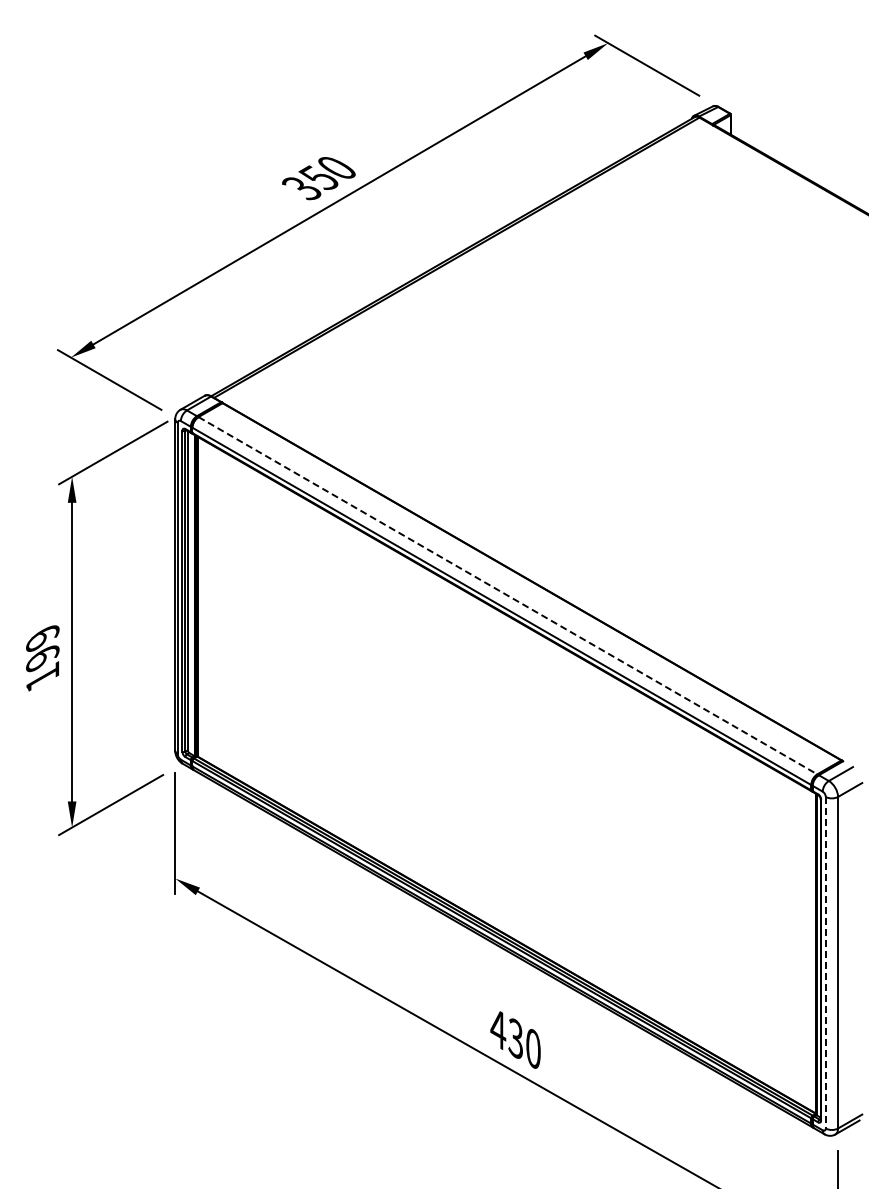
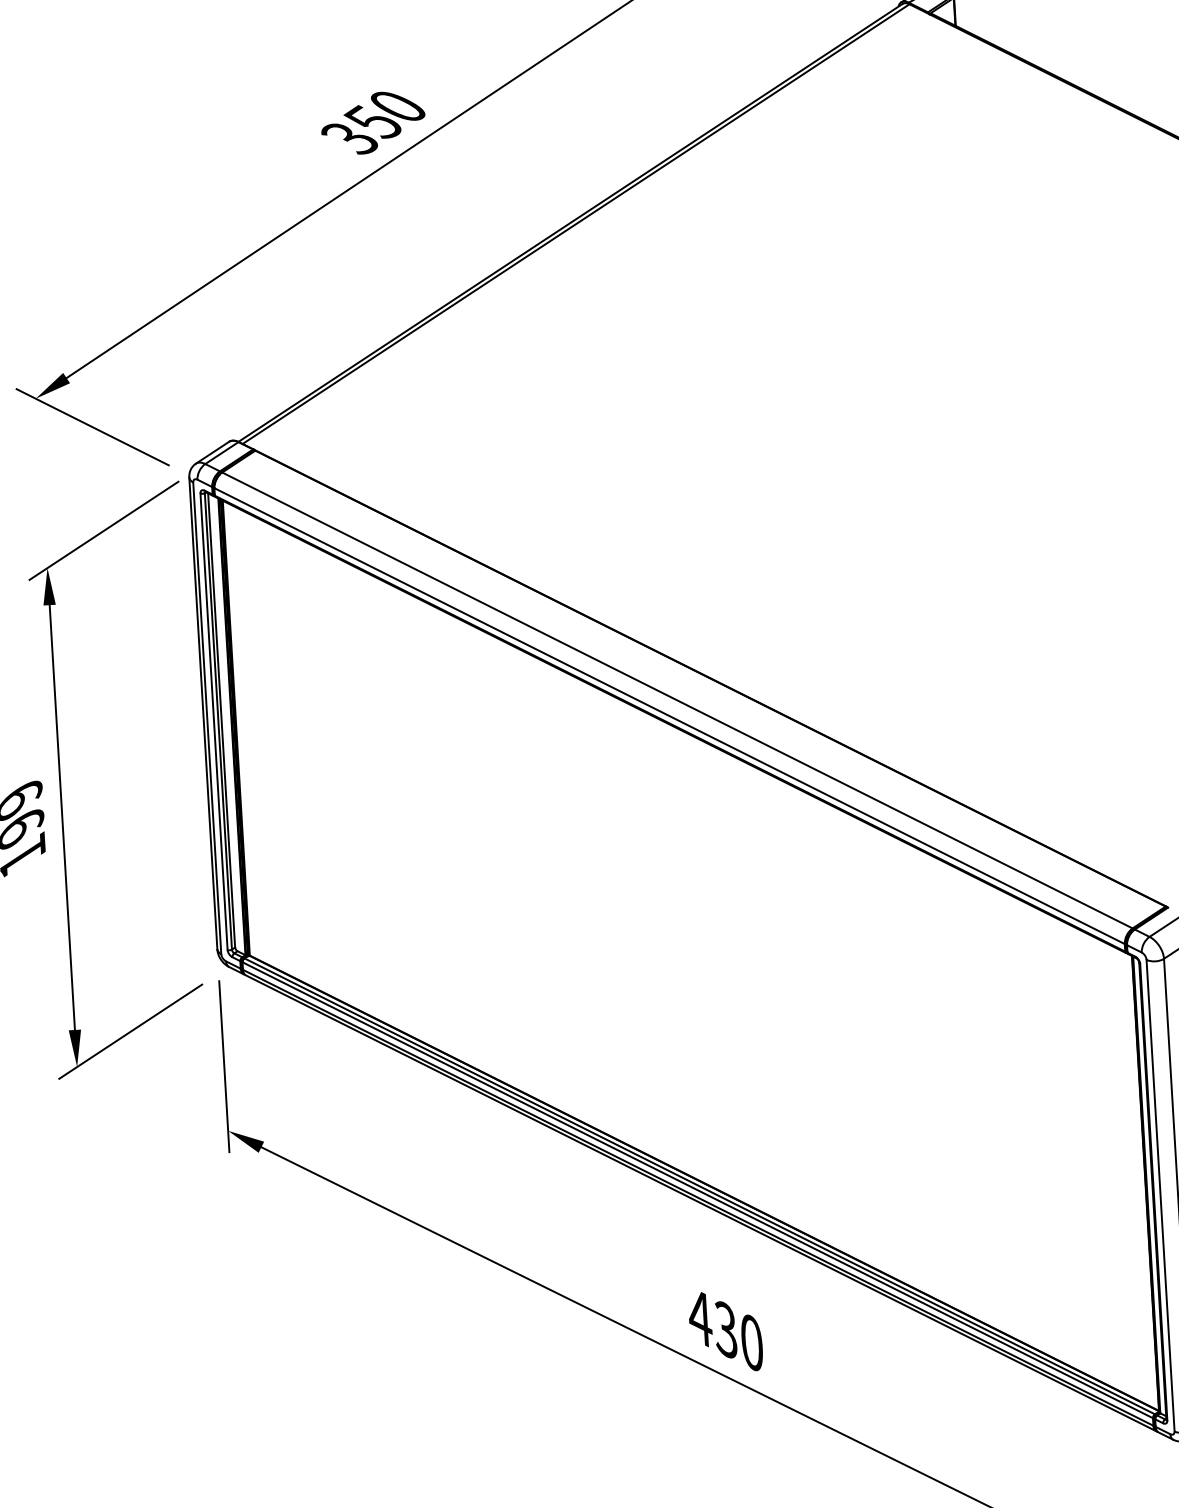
line: (508, 595) -> (678, 700), dashed -> solid
line: (825, 962) -> (1160, 1195), dashed -> solid

